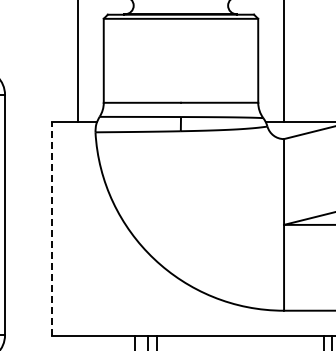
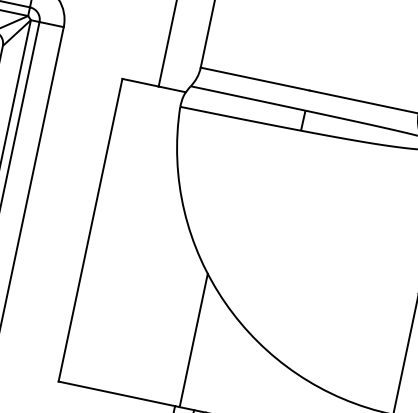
line: (52, 228) -> (91, 229), dashed -> solid
line: (138, 288) -> (194, 339), added

